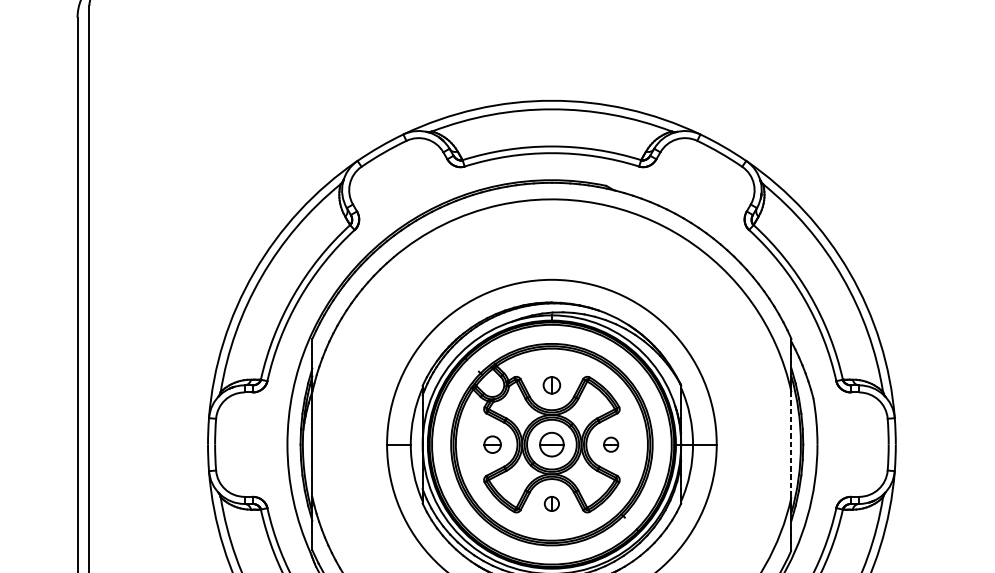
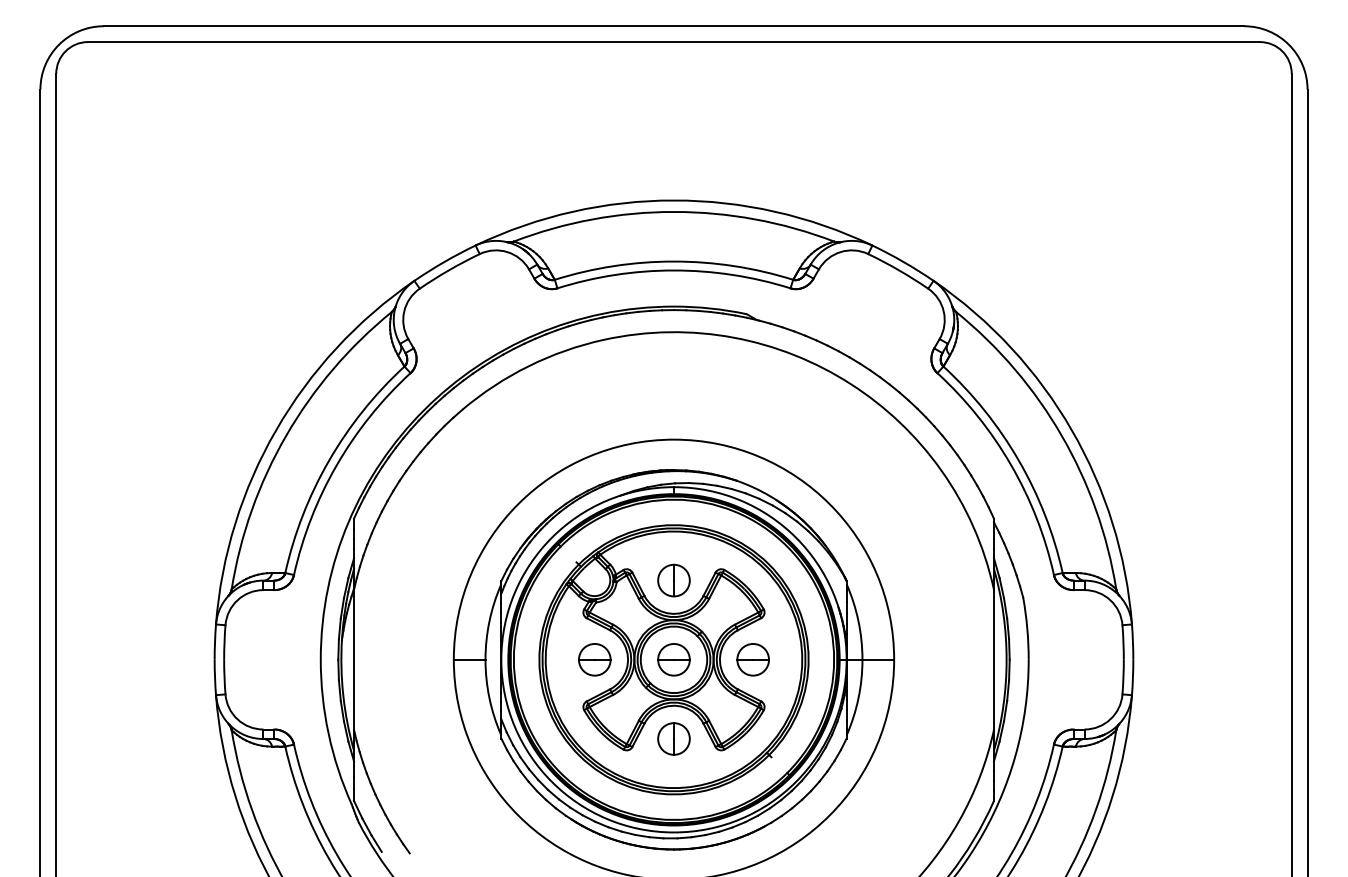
part: (551, 385) -> (673, 580), size x1.43
part: (492, 444) -> (594, 659), size x1.43
part: (610, 444) -> (752, 659), size x1.67
line: (791, 445) -> (993, 660), dashed -> solid
part: (551, 503) -> (673, 738), size x1.67

